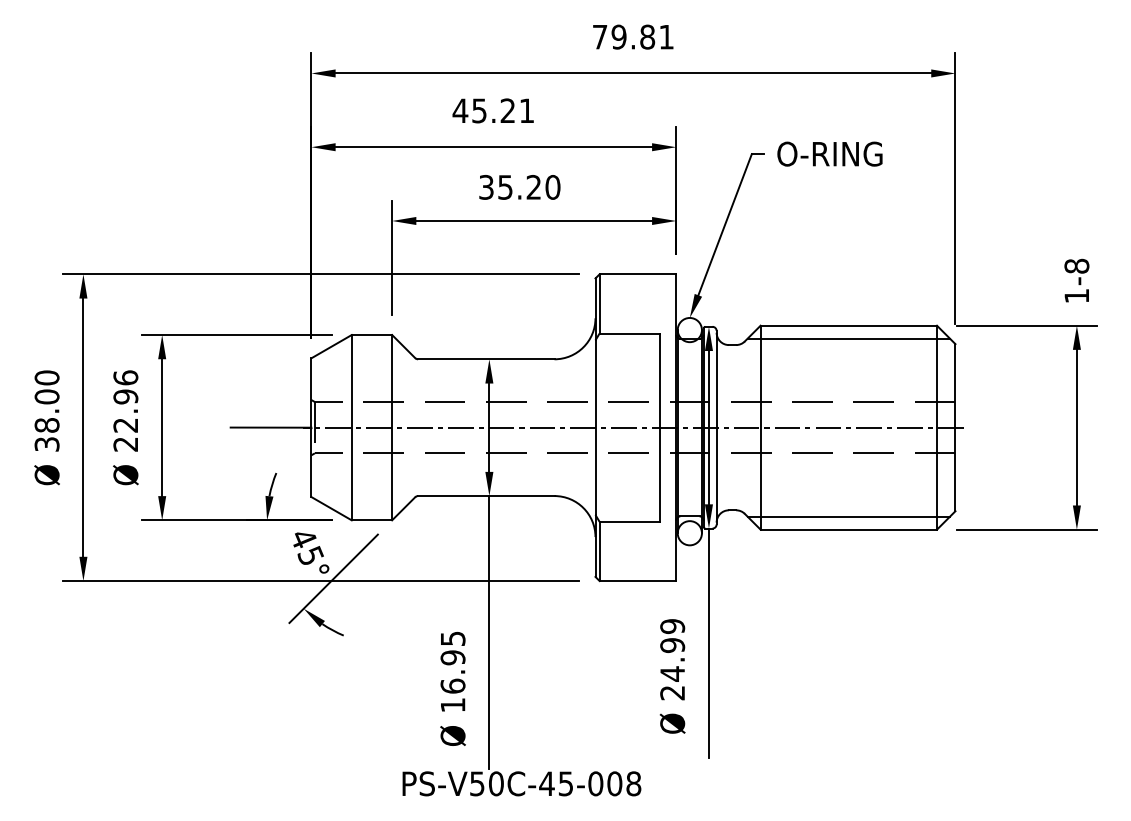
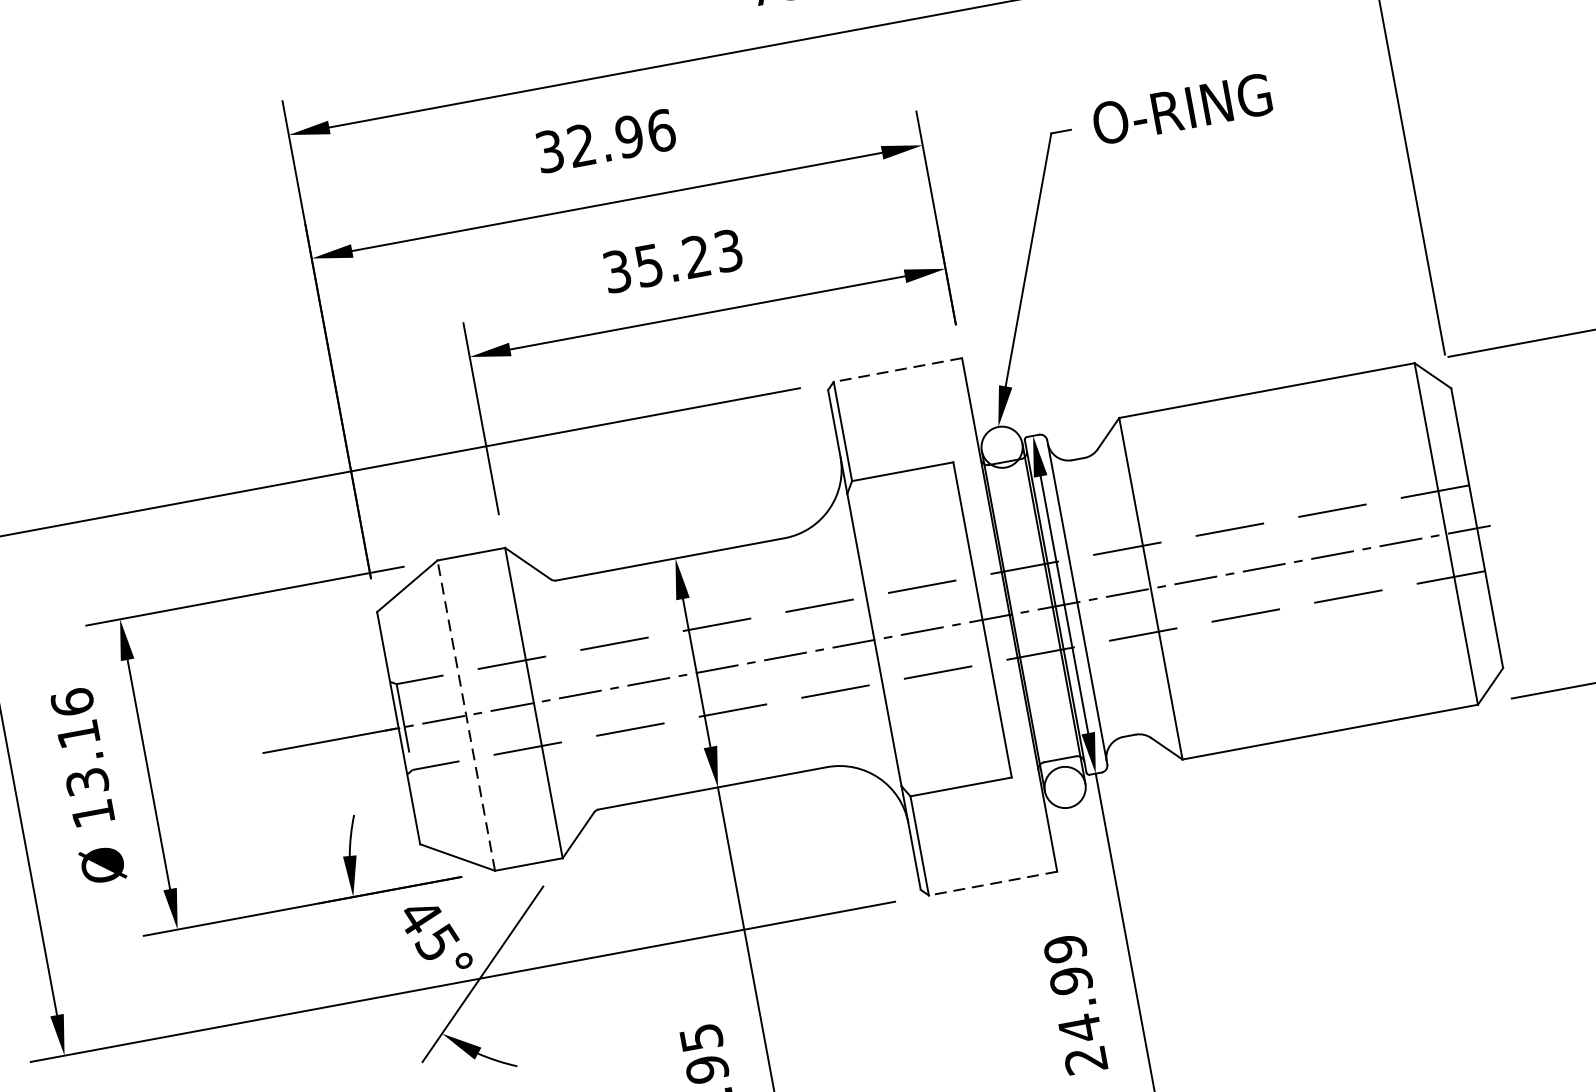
text: (493, 110) -> (605, 140), 45.21 -> 32.96
text: (552, 187) -> (727, 251), 35.20 -> 35.23
line: (637, 274) -> (897, 370), solid -> dashed
line: (848, 338) -> (1270, 412), removed
text: (125, 420) -> (85, 773), 22.96 -> 13.16
line: (351, 427) -> (465, 715), solid -> dashed
line: (848, 516) -> (1325, 710), removed
line: (637, 581) -> (992, 884), solid -> dashed

